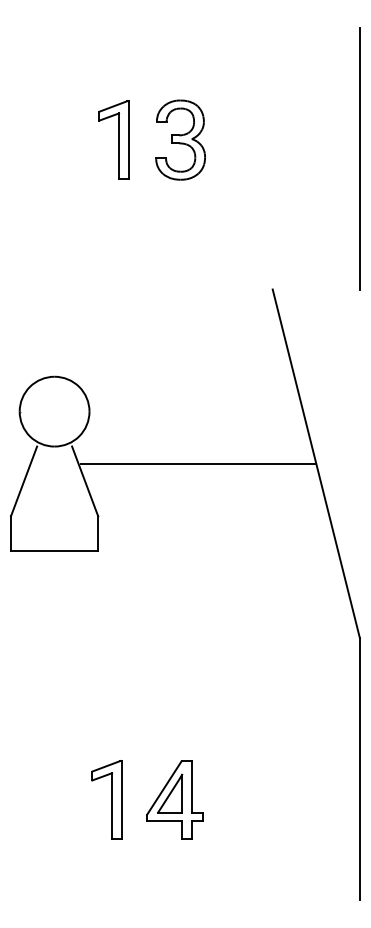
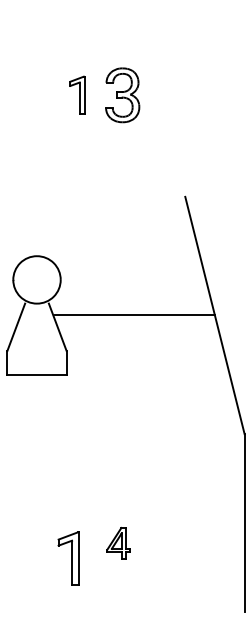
part: (114, 138) -> (77, 94), size x0.7
line: (359, 158) -> (244, 107), removed
part: (106, 799) -> (68, 558), moved
part: (174, 799) -> (118, 543), size x0.6

